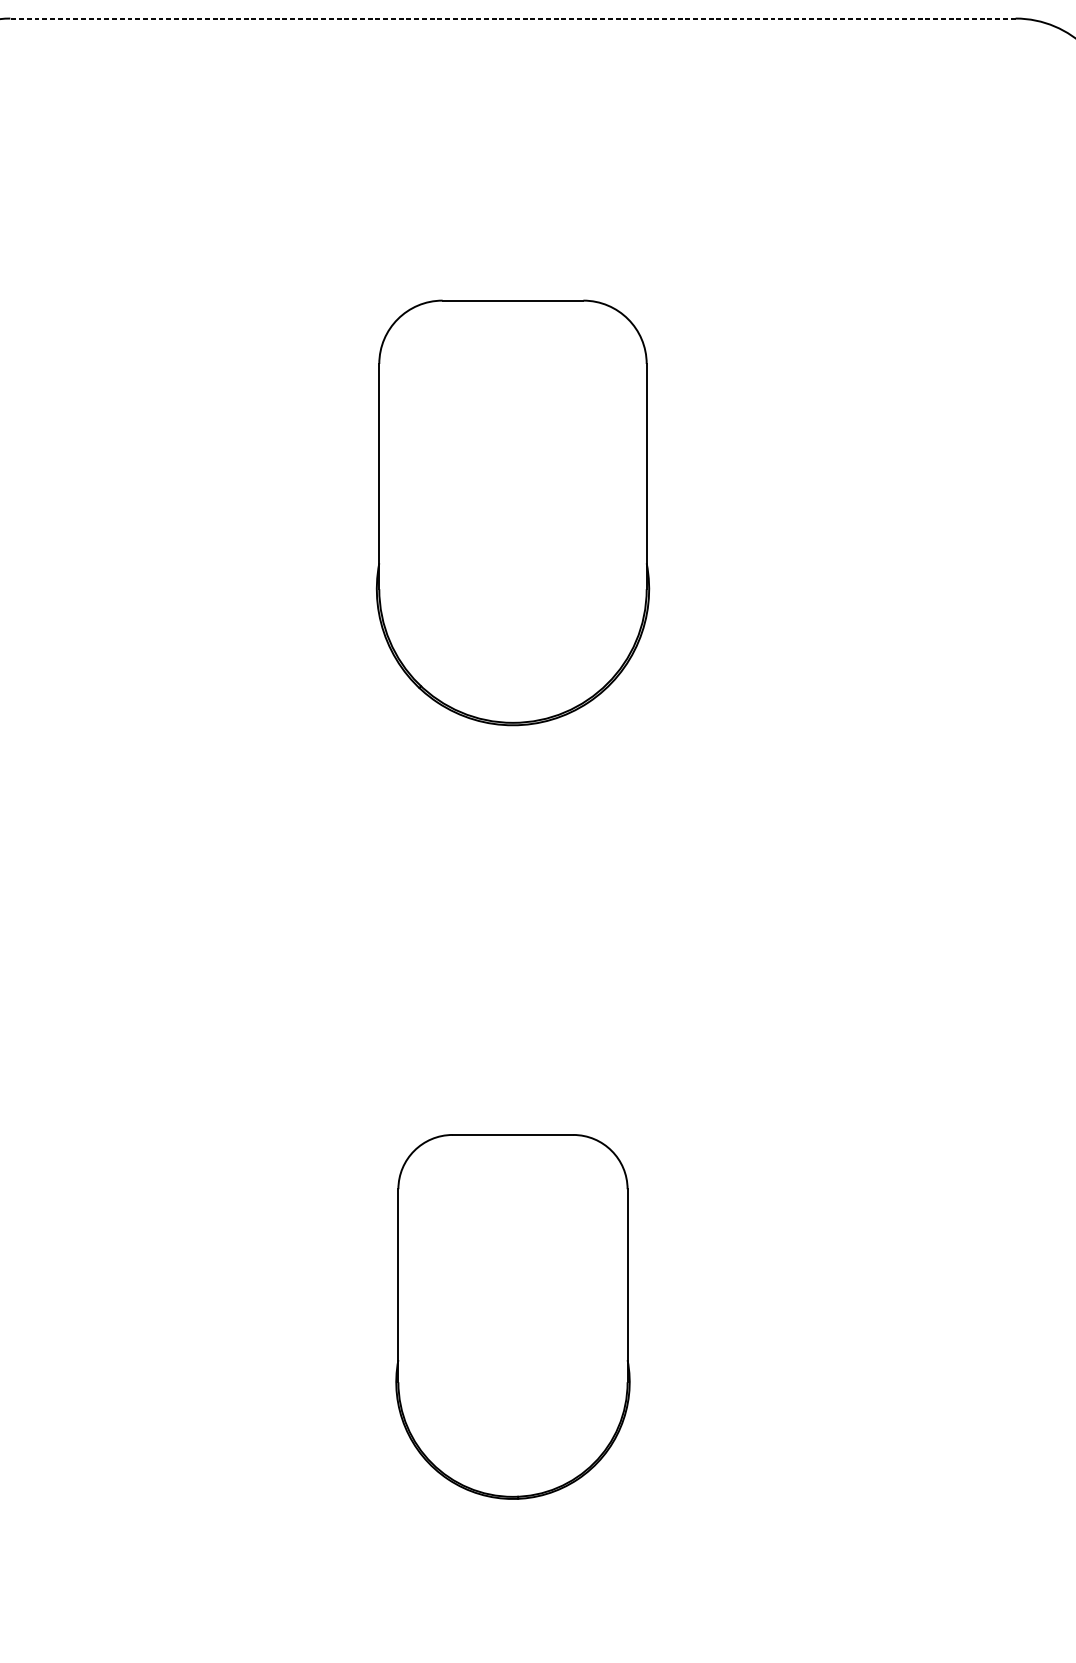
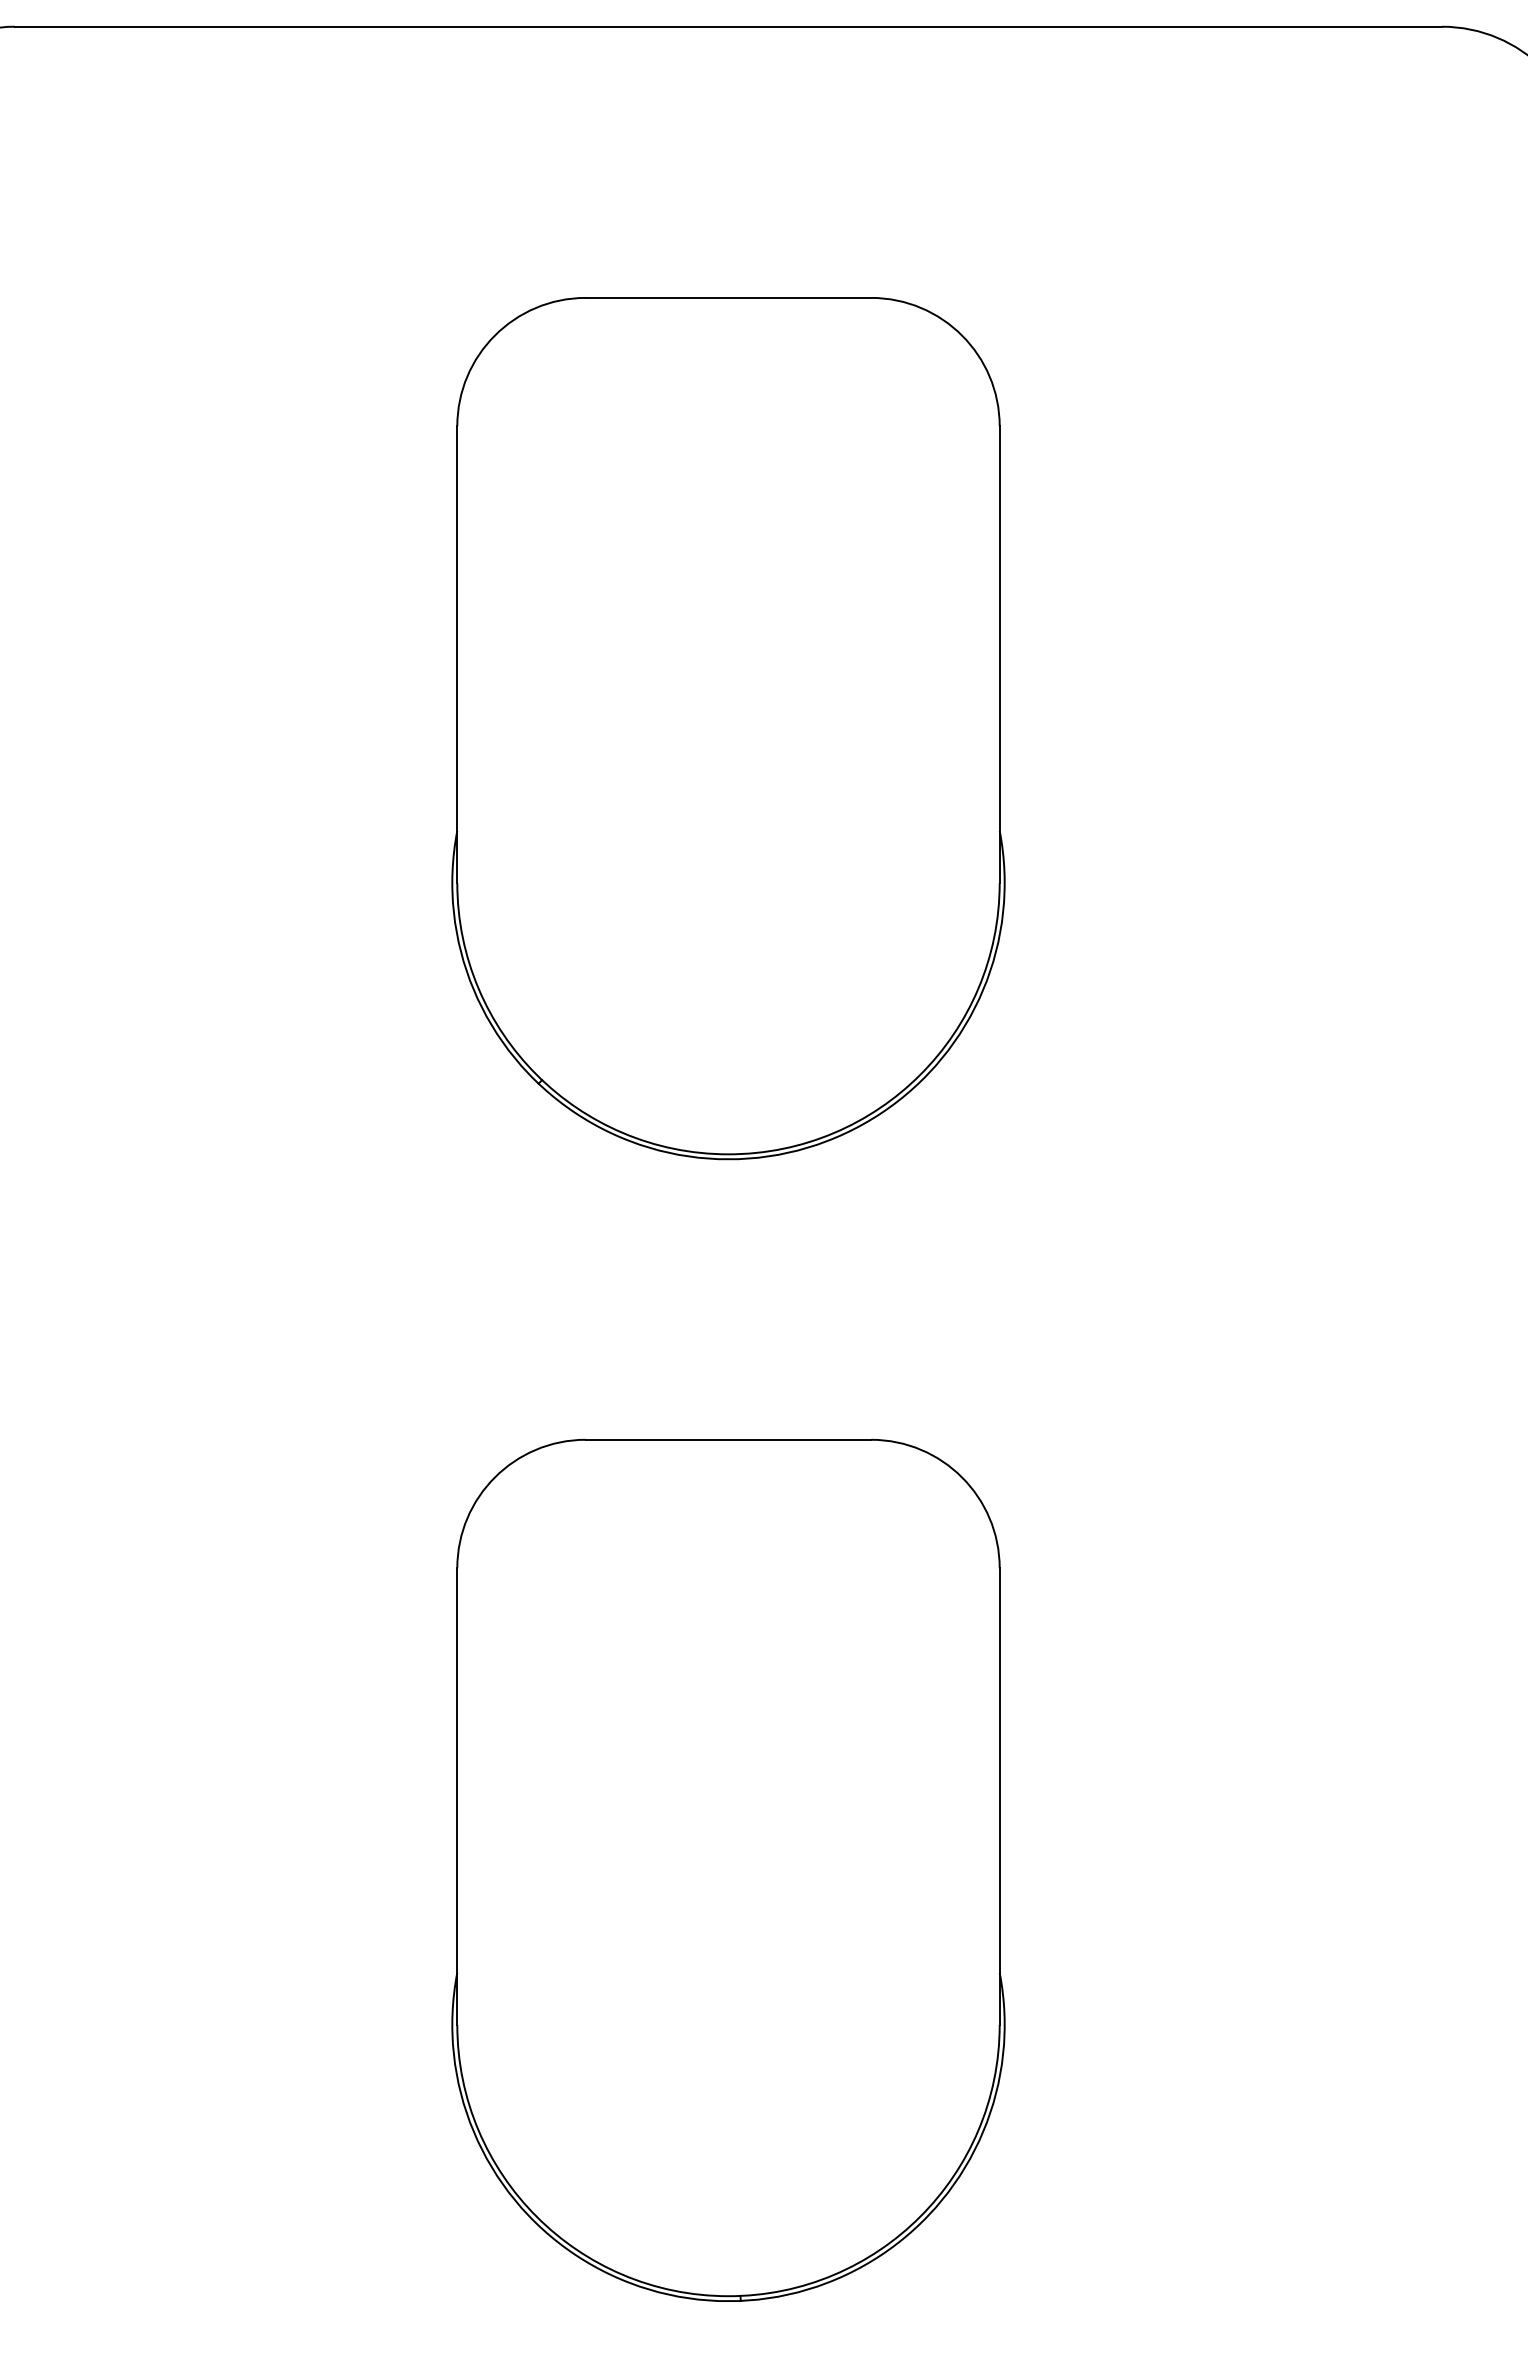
line: (512, 18) -> (728, 26), dashed -> solid
part: (512, 512) -> (728, 728), size x1.43
part: (512, 1316) -> (728, 1869), size x1.67

